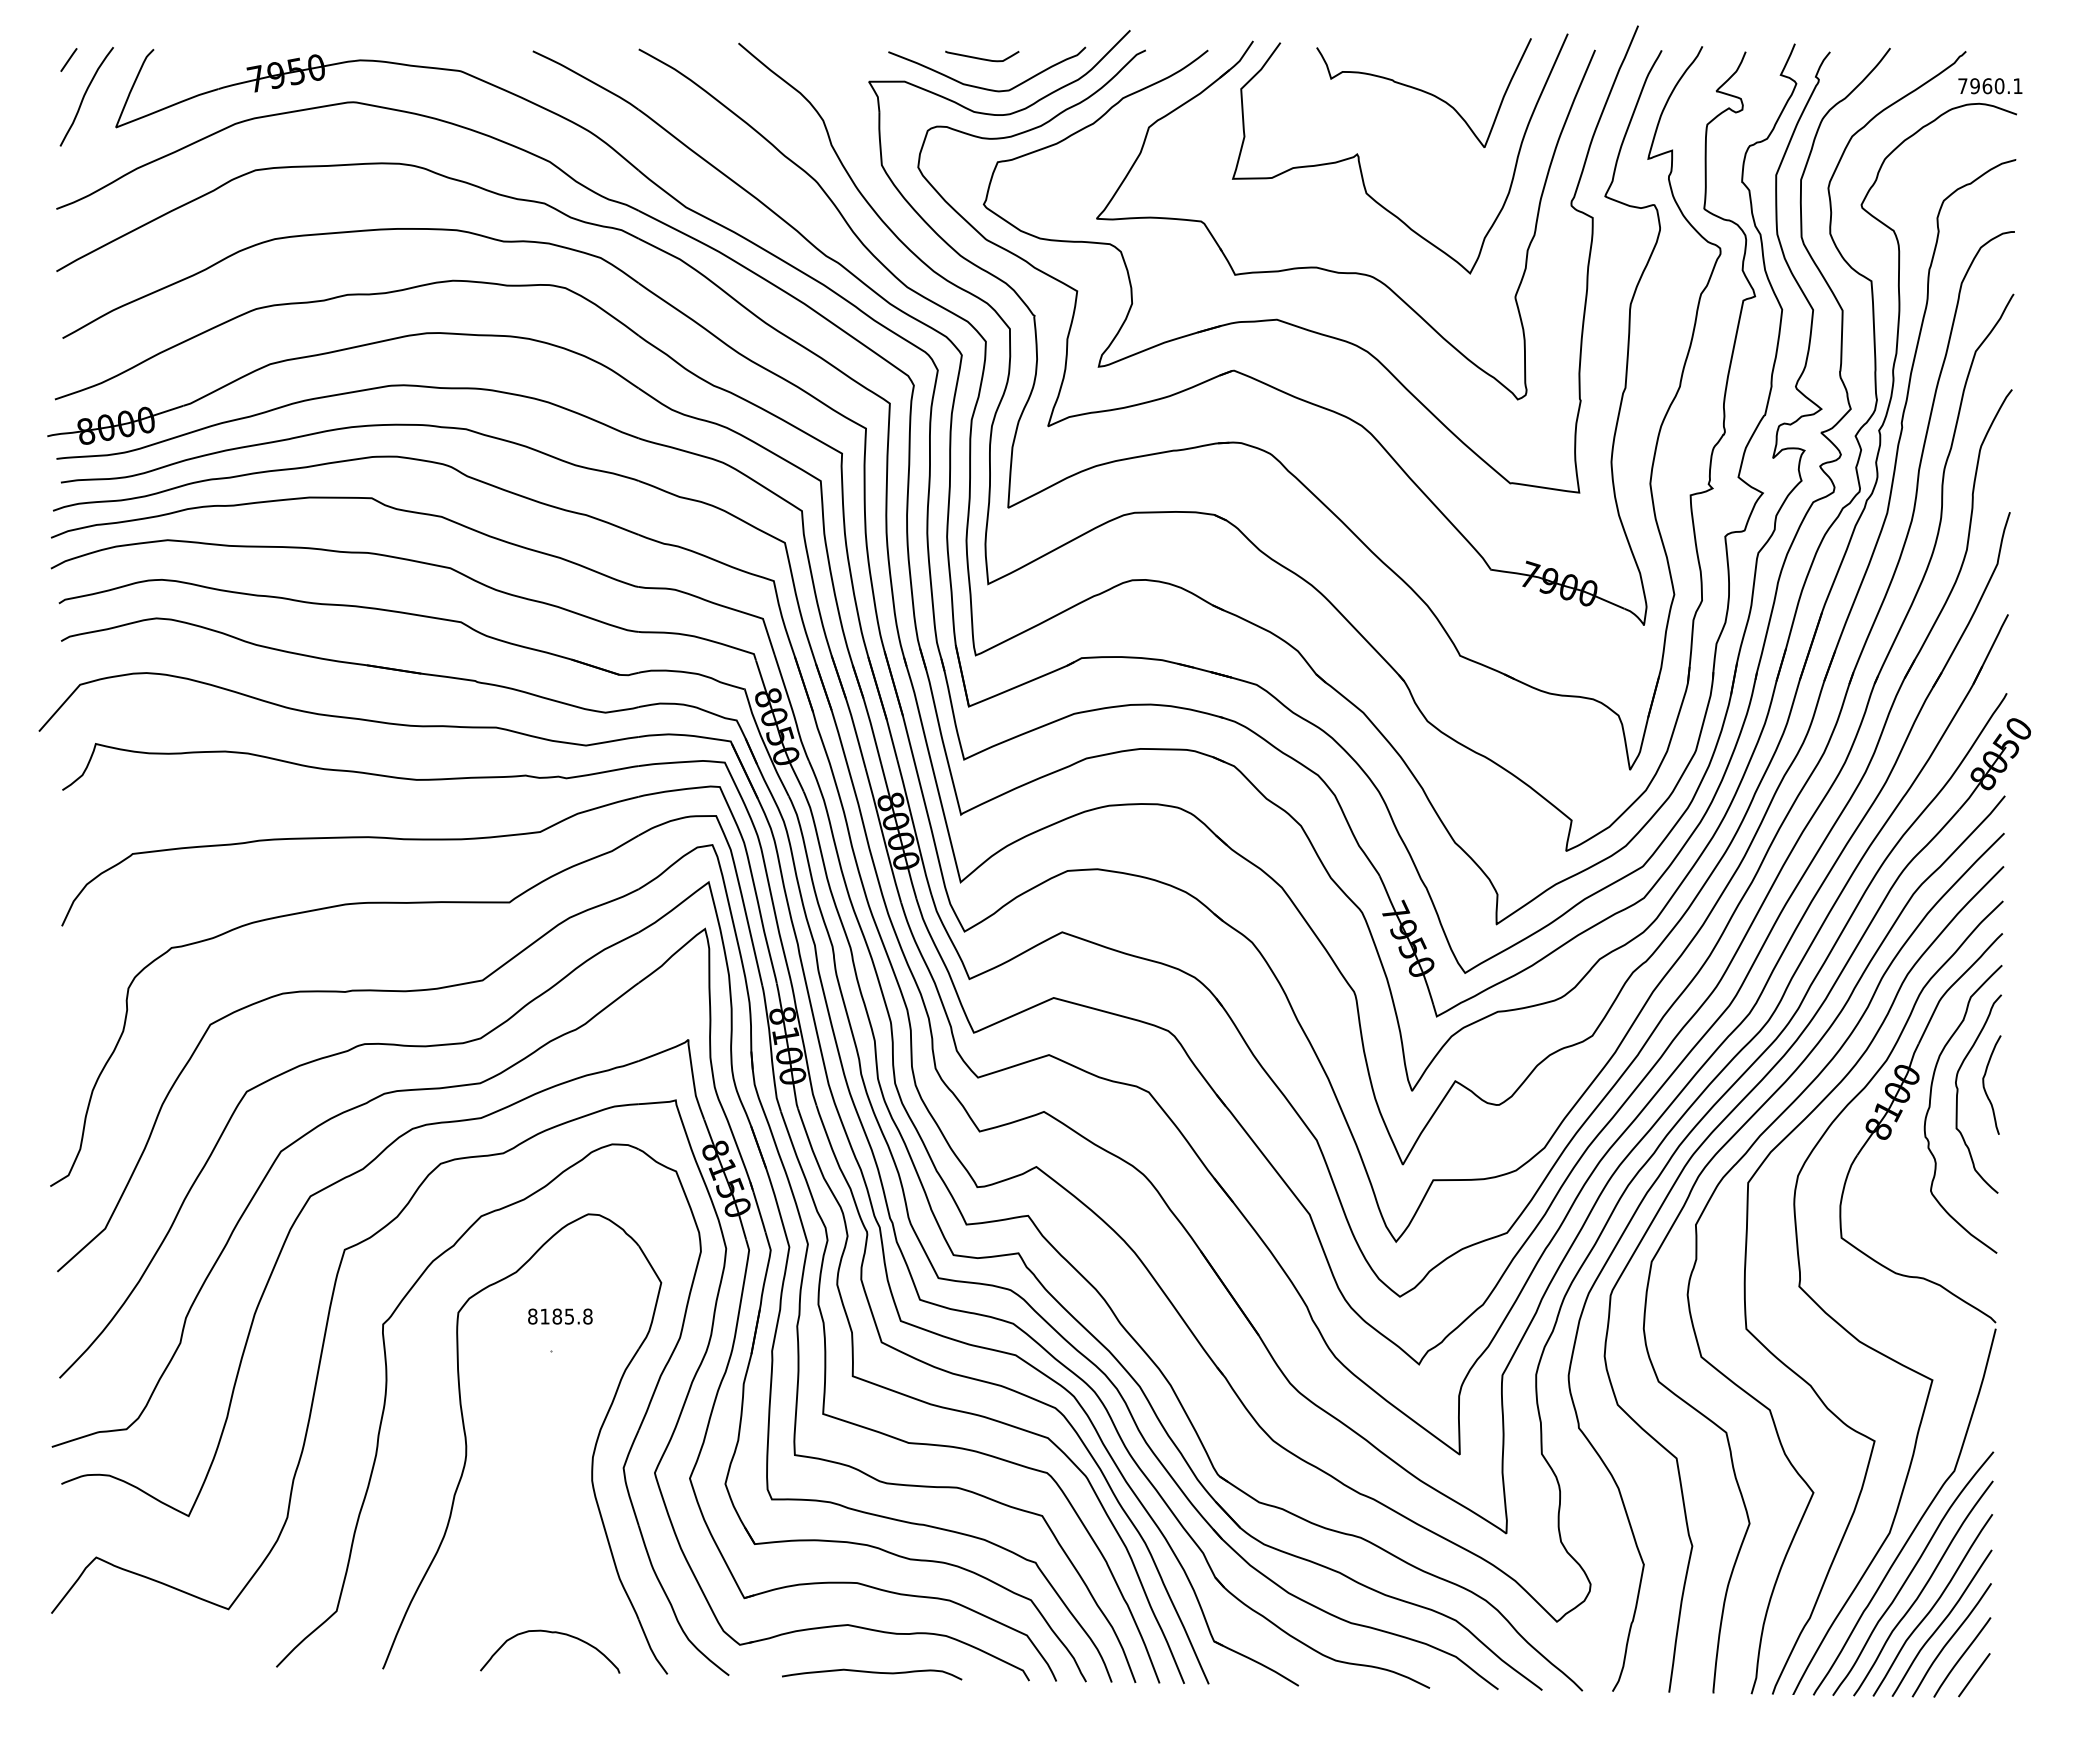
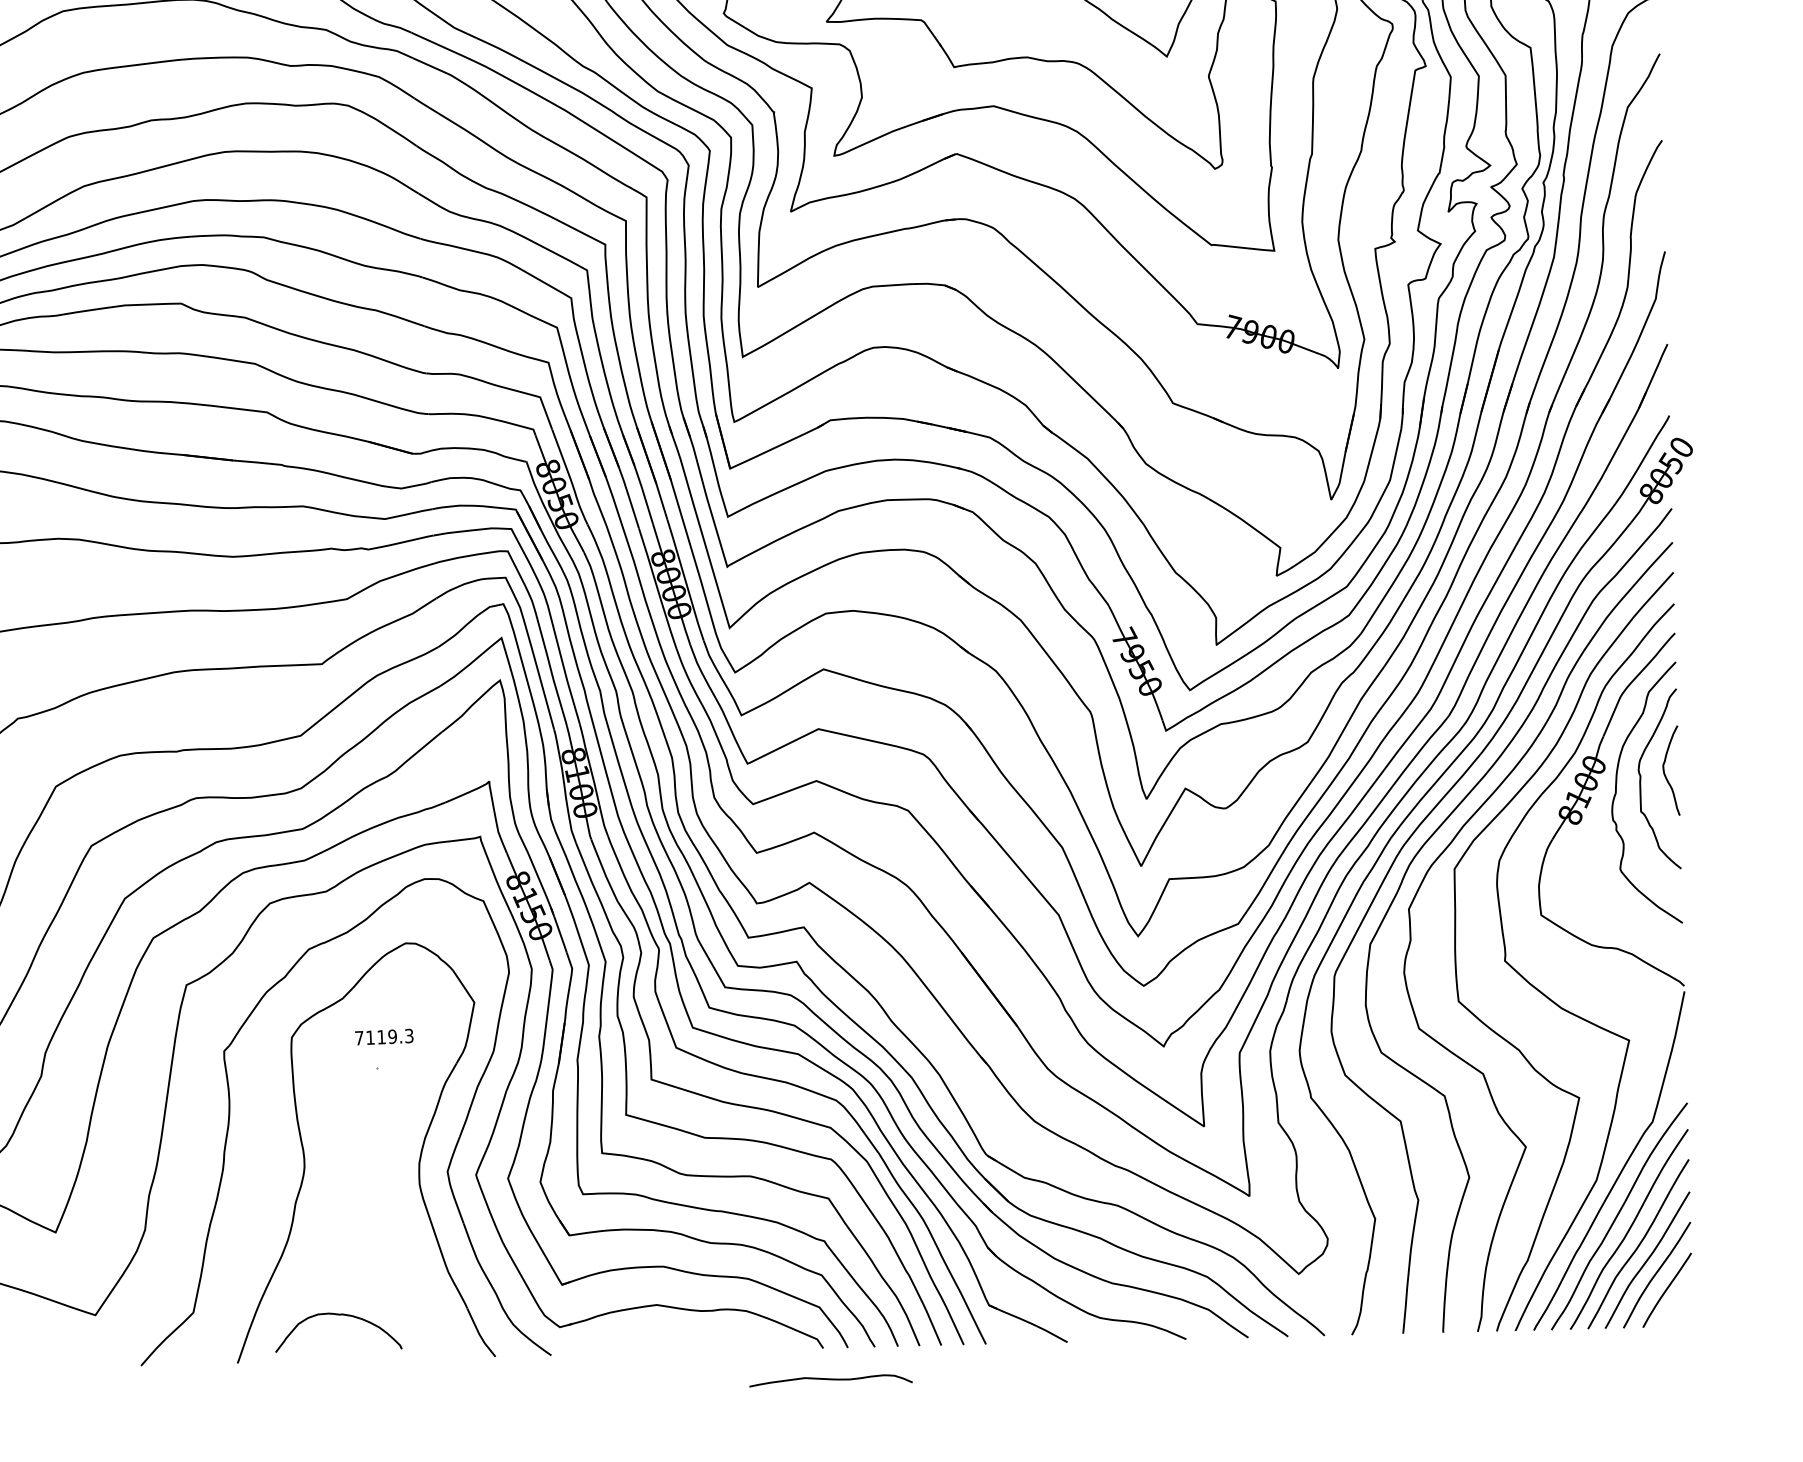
text: (560, 1316) -> (384, 1037), 8185.8 -> 7119.3
curve: (551, 1633) -> (338, 1315), moved
curve: (872, 1673) -> (831, 1380), moved
line: (1974, 1675) -> (1678, 1306), removed

